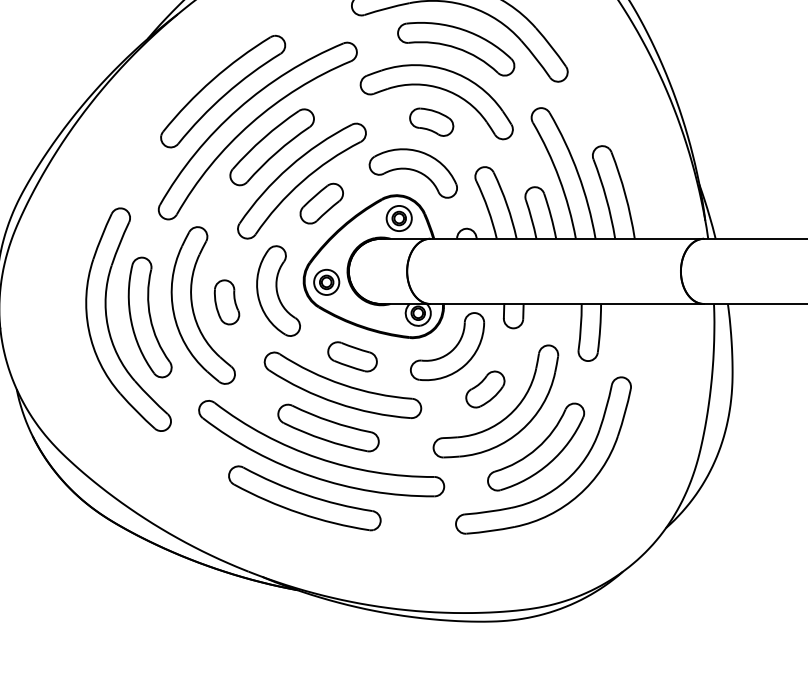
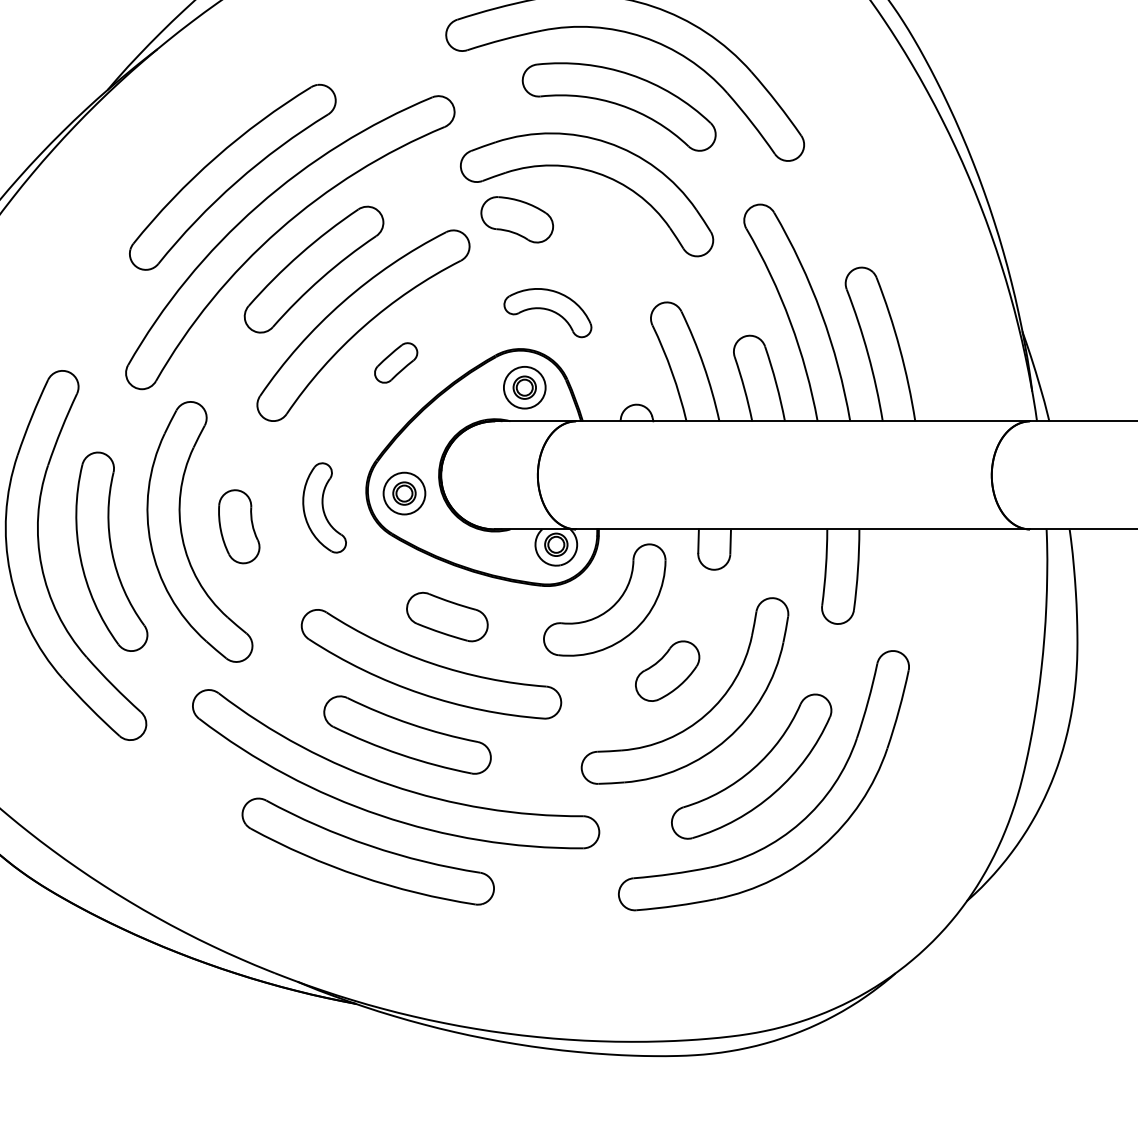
part: (431, 121) -> (516, 218), moved
part: (412, 173) -> (546, 313), size x0.6
part: (321, 203) -> (395, 362), size x0.6
part: (278, 290) -> (324, 507), size x0.6

